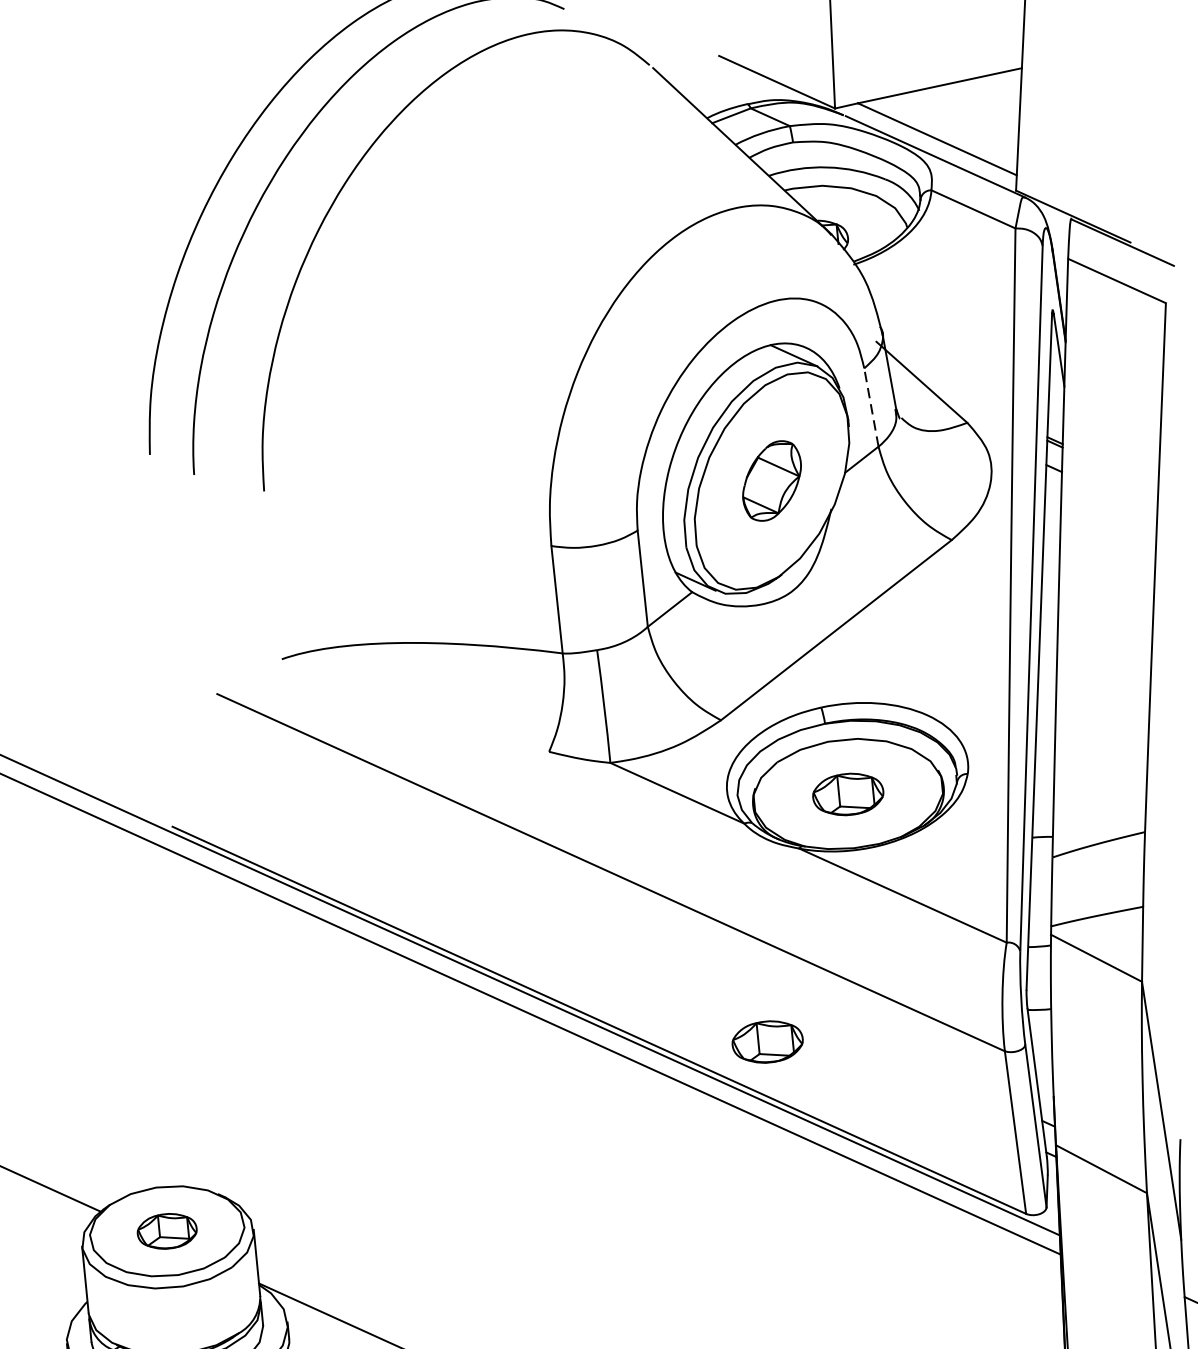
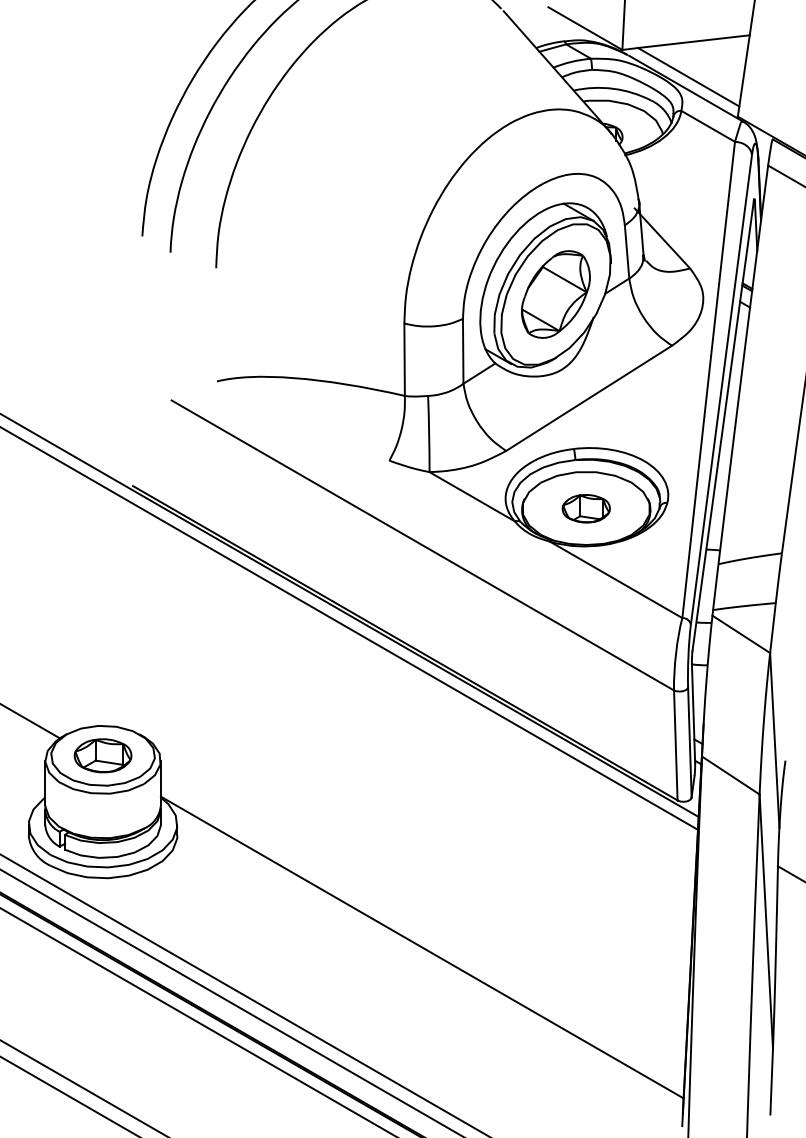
line: (871, 406) -> (627, 251), dashed -> solid
part: (771, 481) -> (555, 294), size x1.67
part: (766, 1041) -> (515, 668), removed
part: (166, 1230) -> (102, 755), size x1.43

